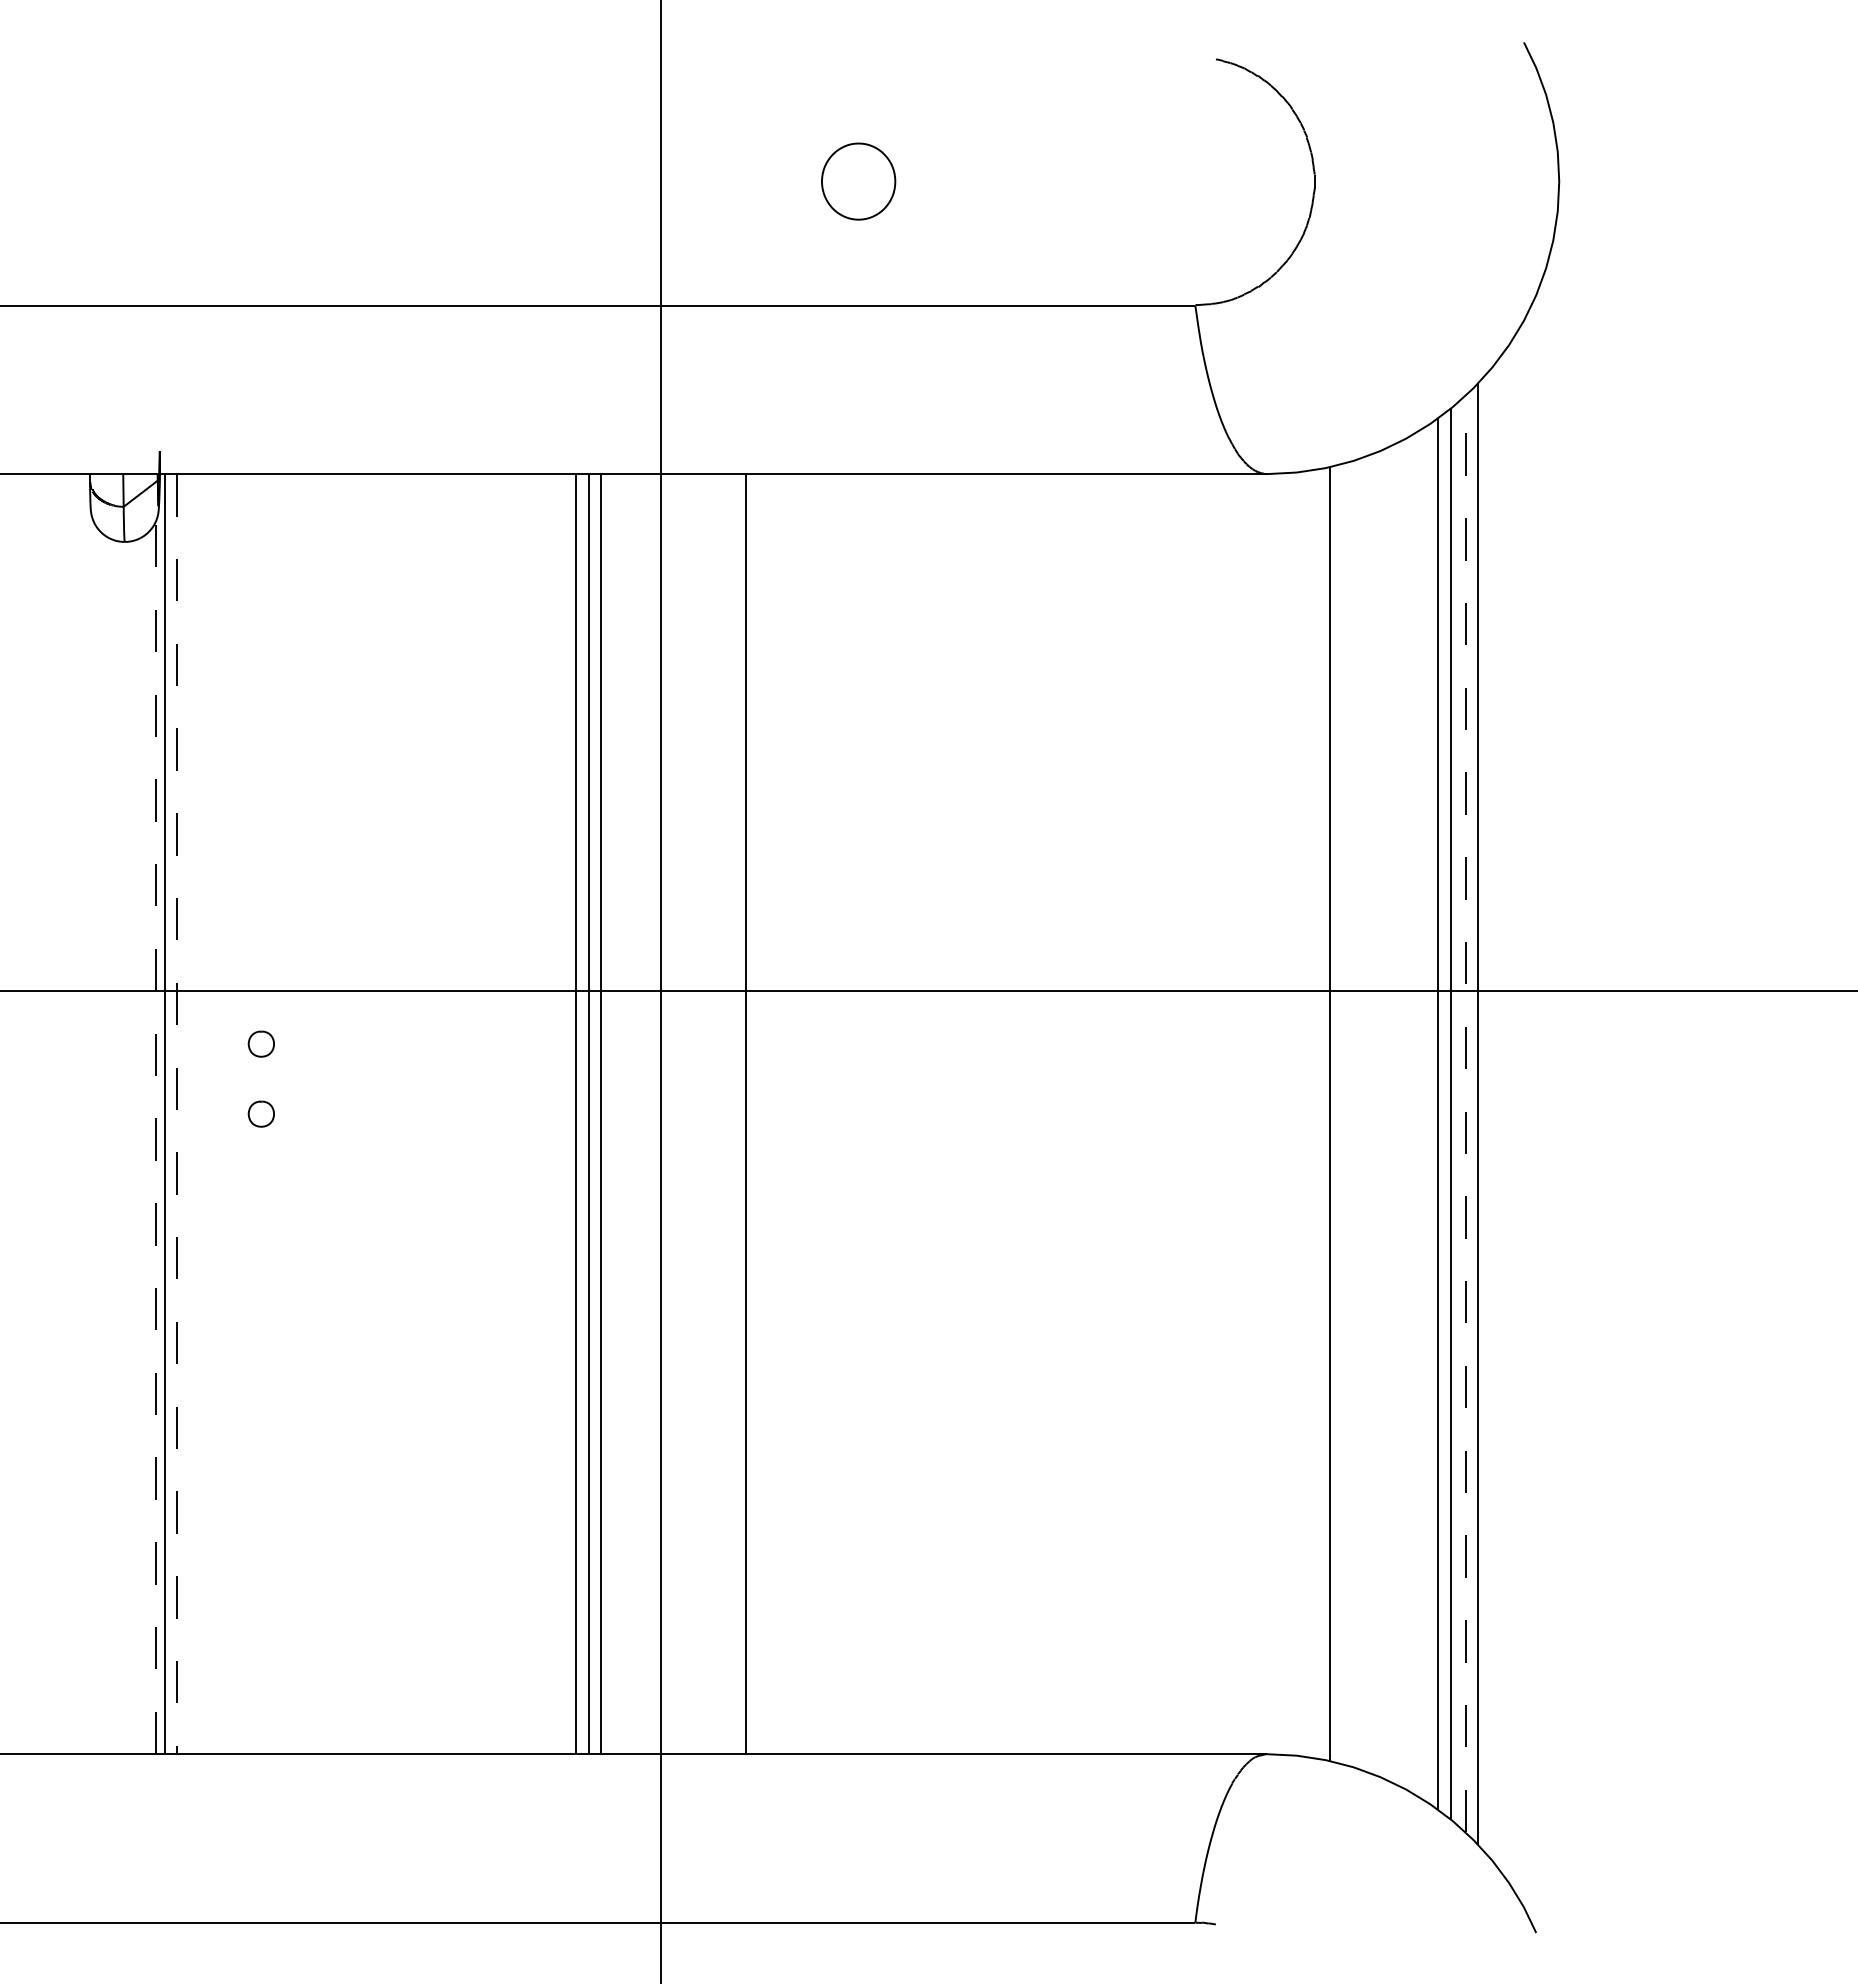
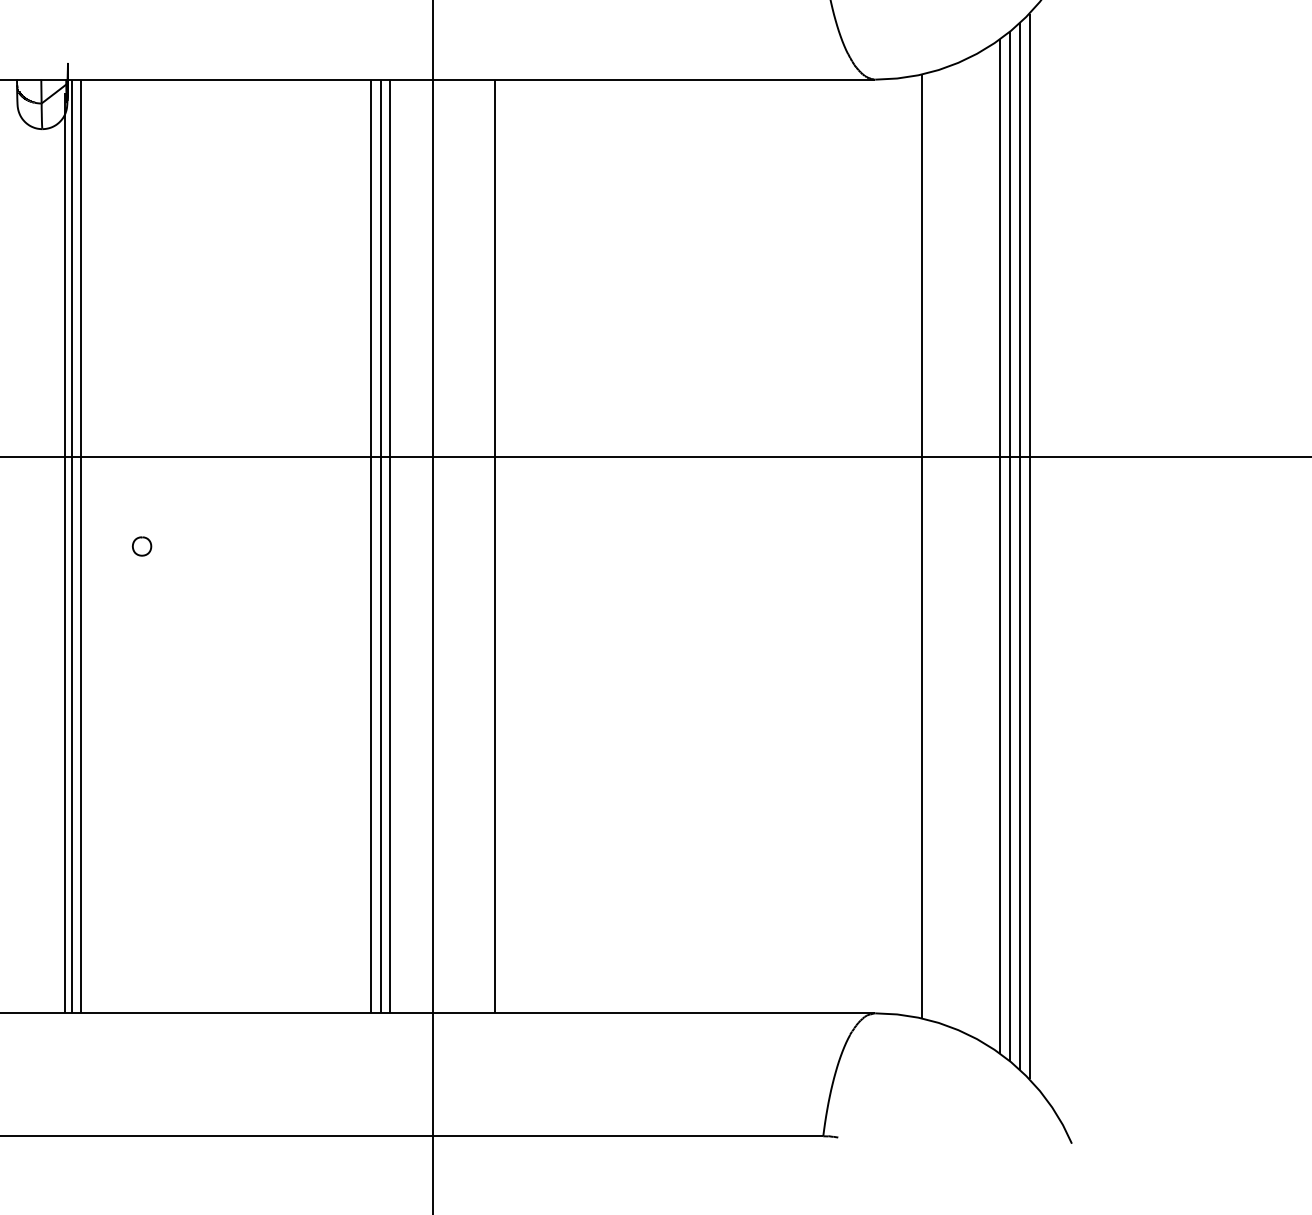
part: (260, 1043) -> (141, 494), removed
line: (177, 1114) -> (80, 546), dashed -> solid
line: (1465, 1114) -> (1020, 546), dashed -> solid
line: (156, 1122) -> (65, 552), dashed -> solid

